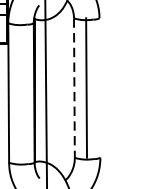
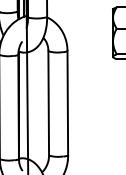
line: (74, 88) -> (48, 103), dashed -> solid
line: (86, 88) -> (67, 103), moved

